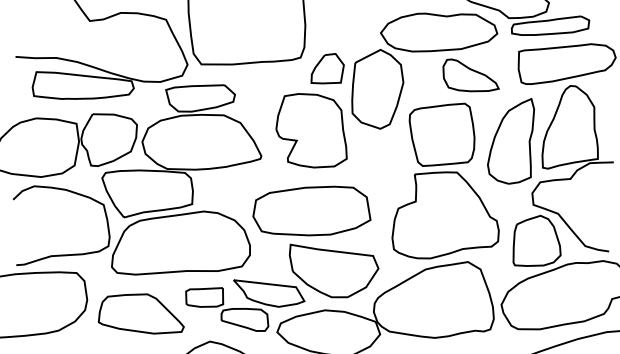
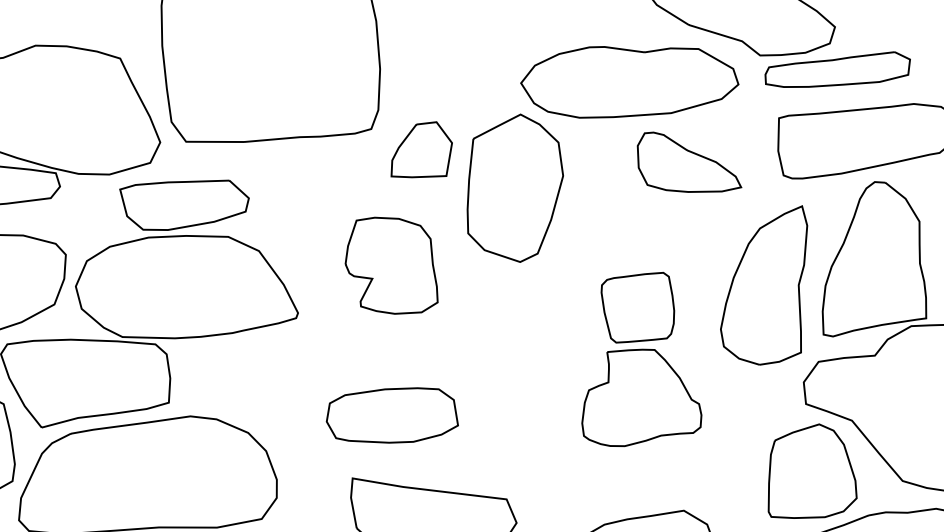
part: (311, 130) -> (391, 265), size x0.7
part: (445, 180) -> (641, 358), size x0.6
part: (311, 210) -> (391, 414), size x0.6

